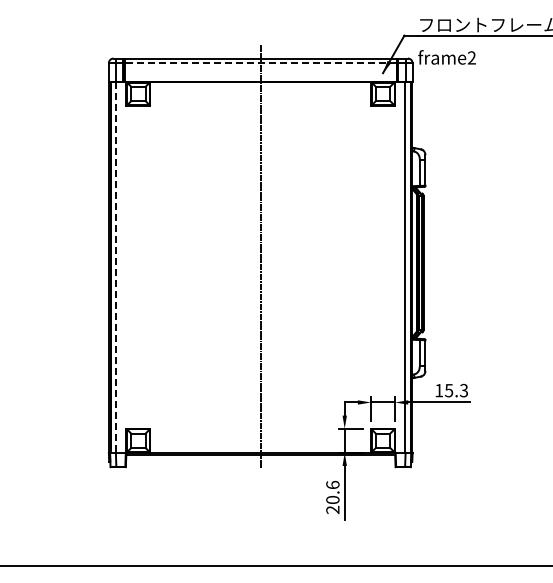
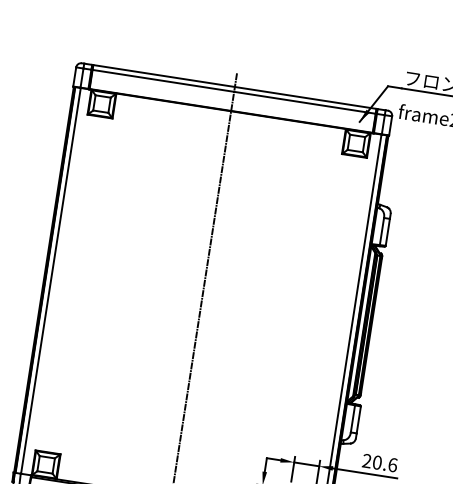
line: (260, 63) -> (233, 92), dashed -> solid
line: (116, 267) -> (51, 281), dashed -> solid
text: (451, 390) -> (379, 462), 15.3 -> 20.6

